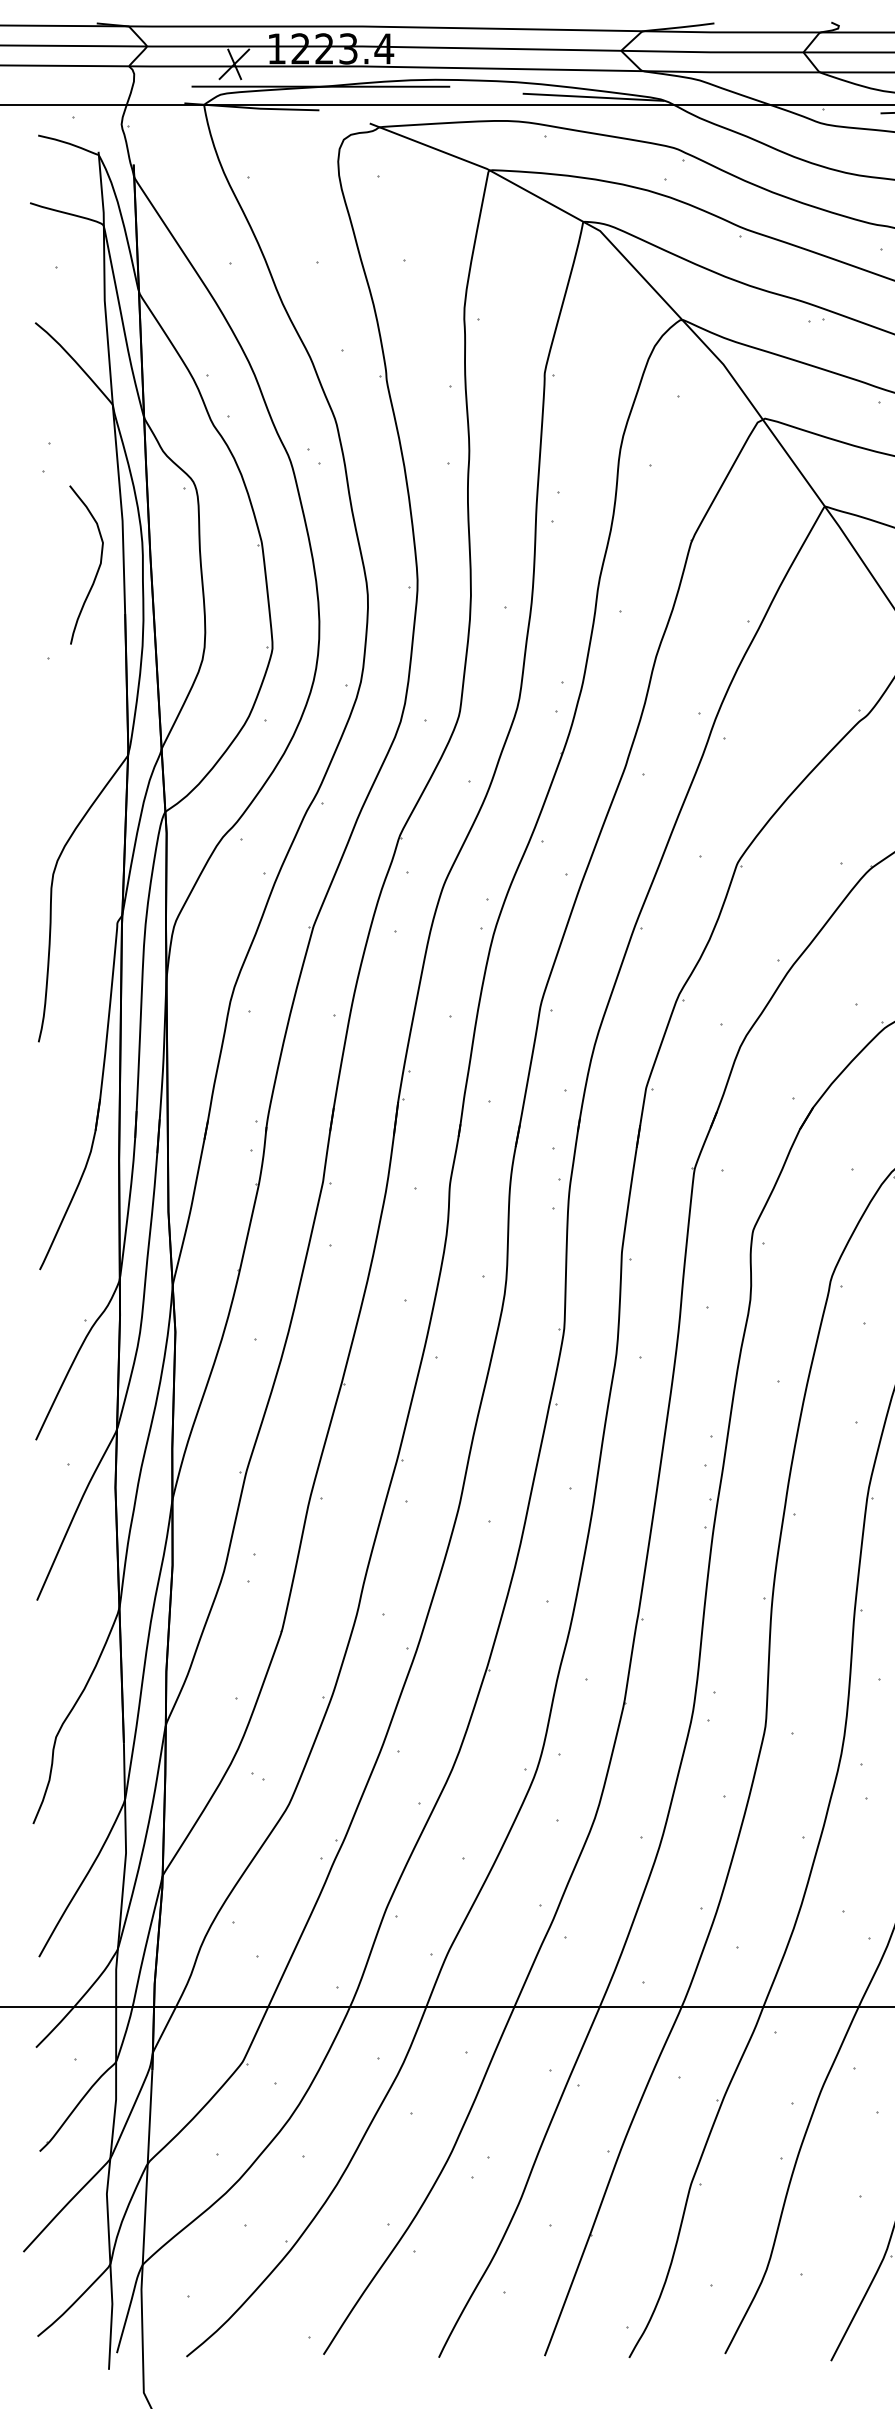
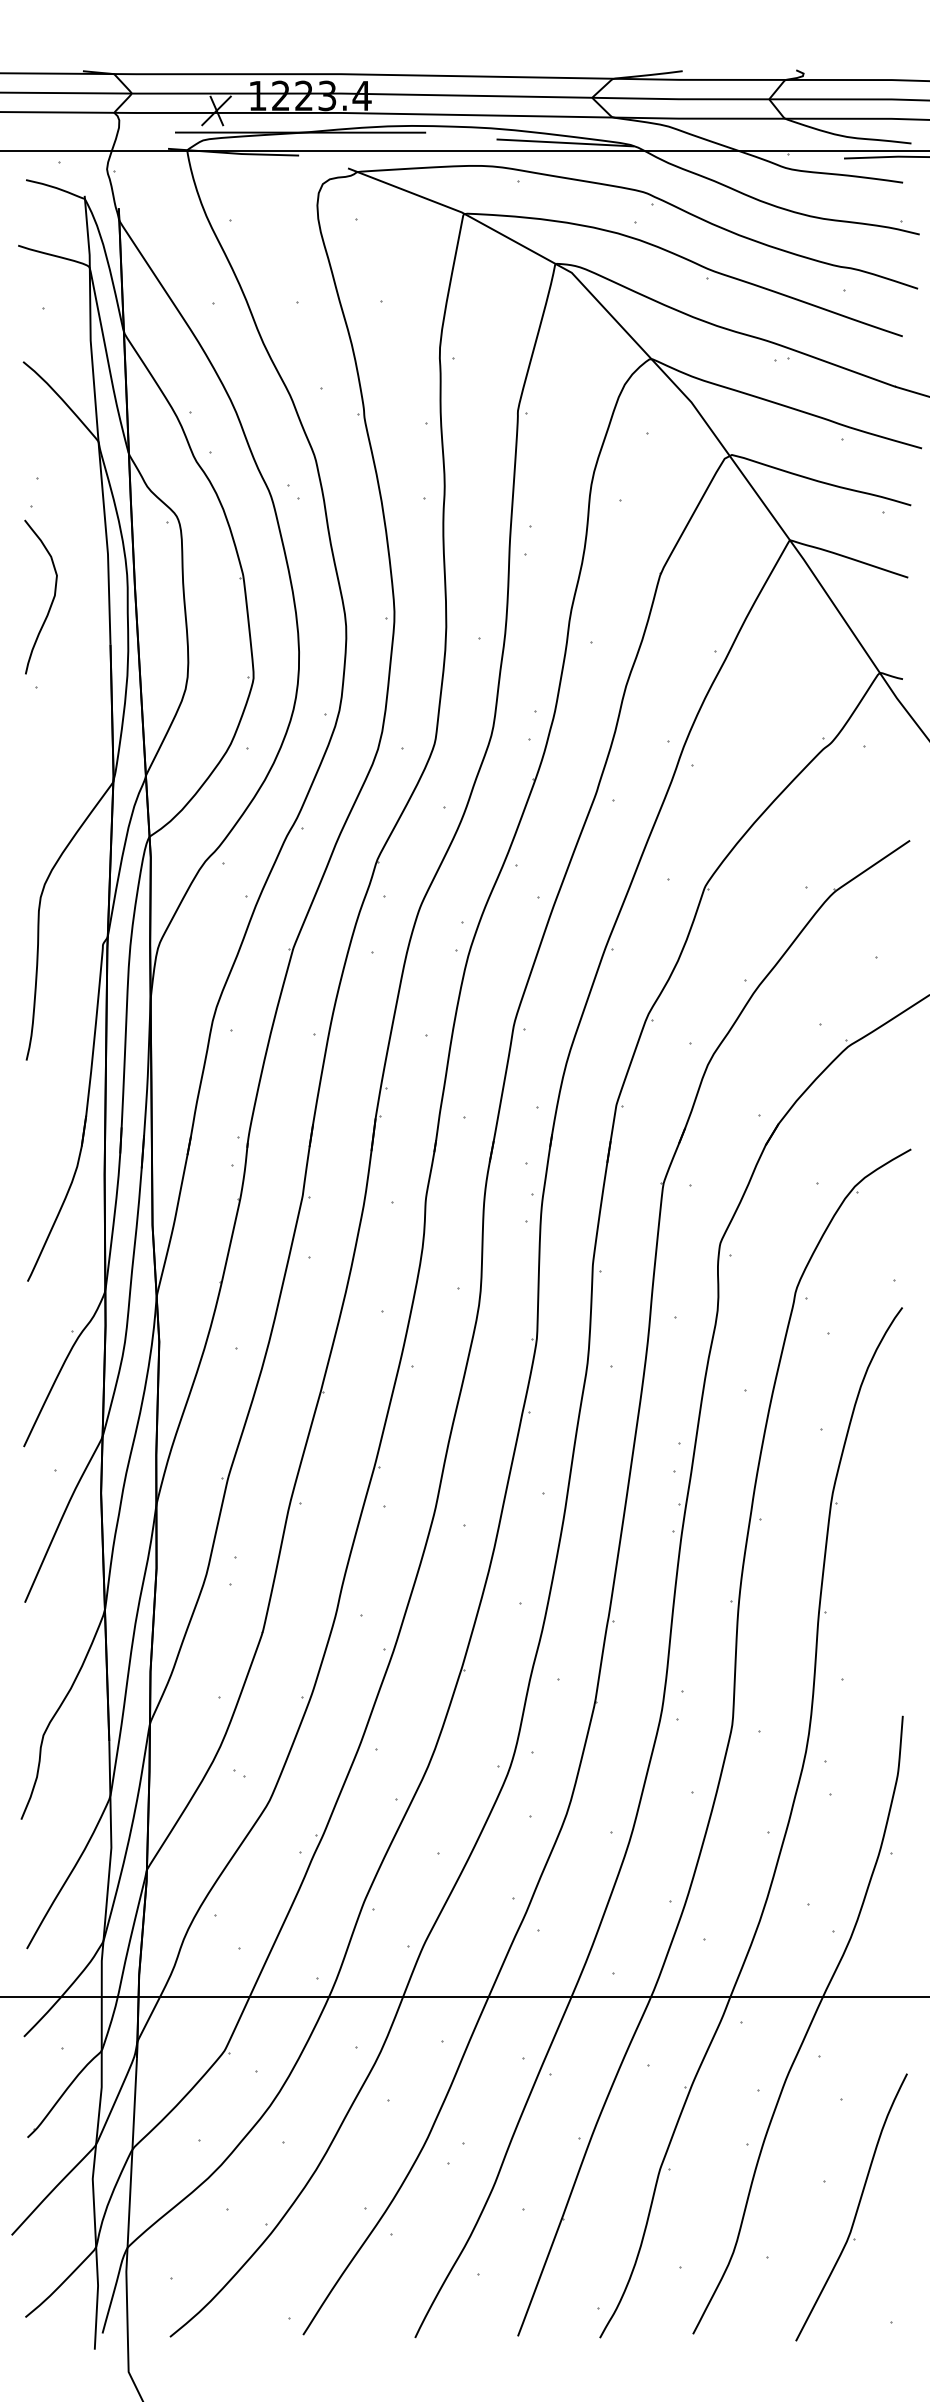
curve: (97, 569) -> (51, 601), moved

